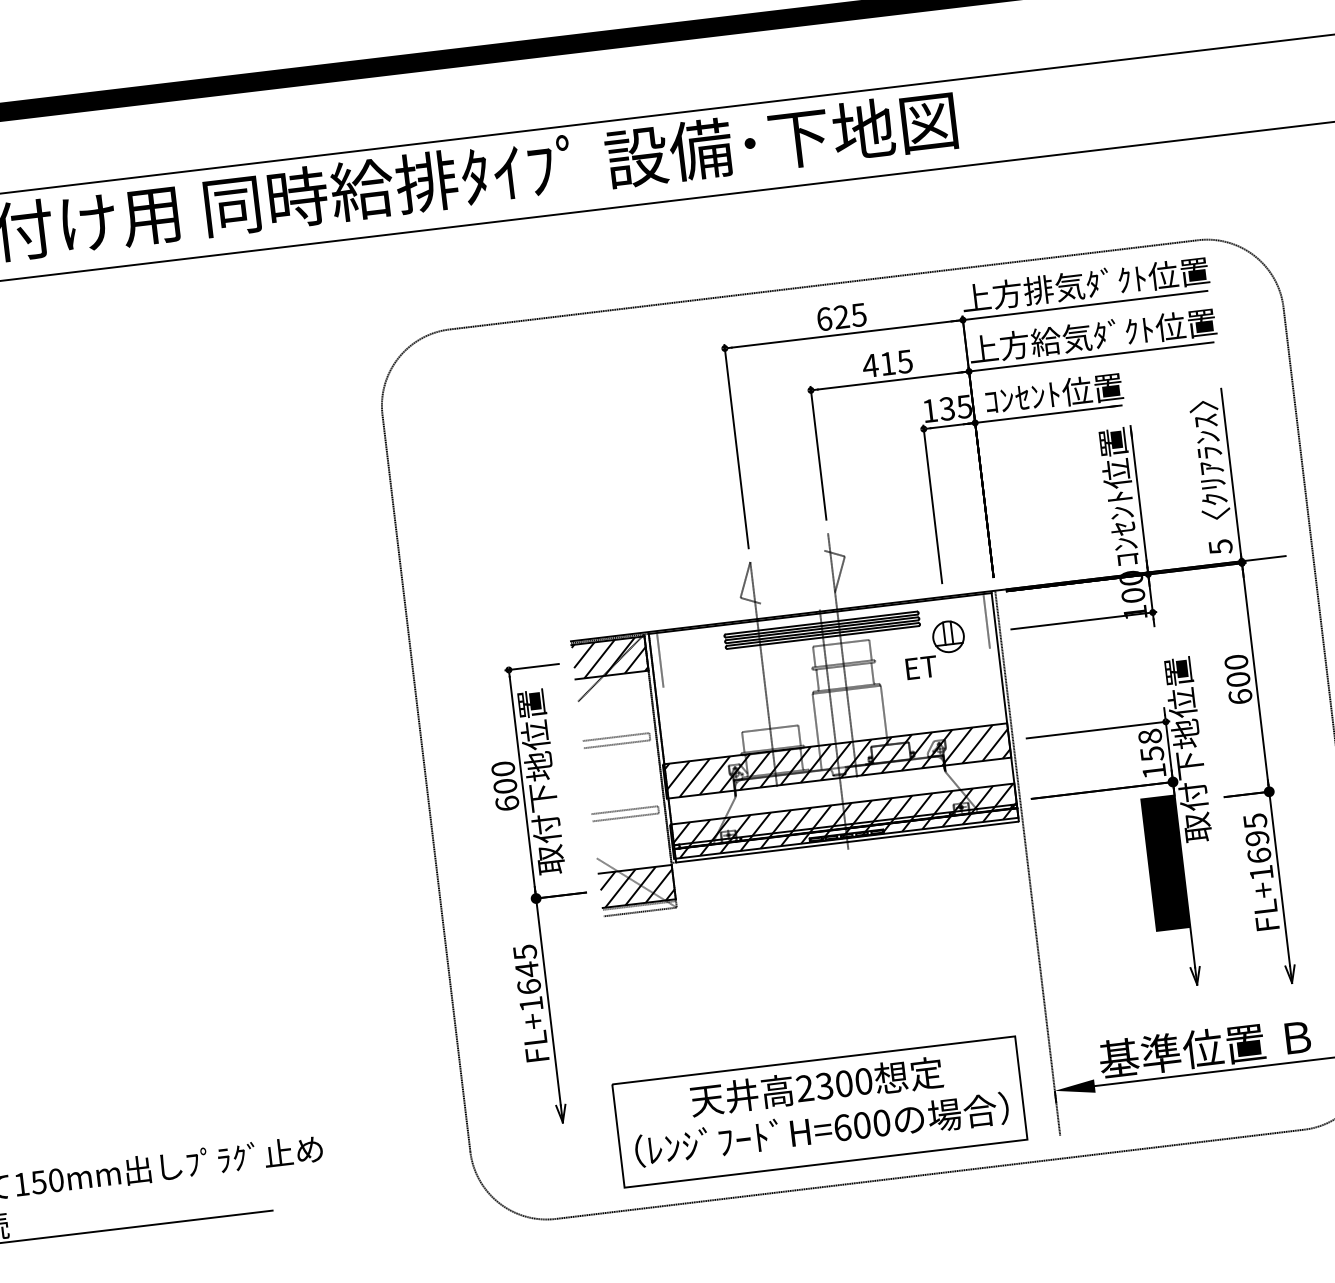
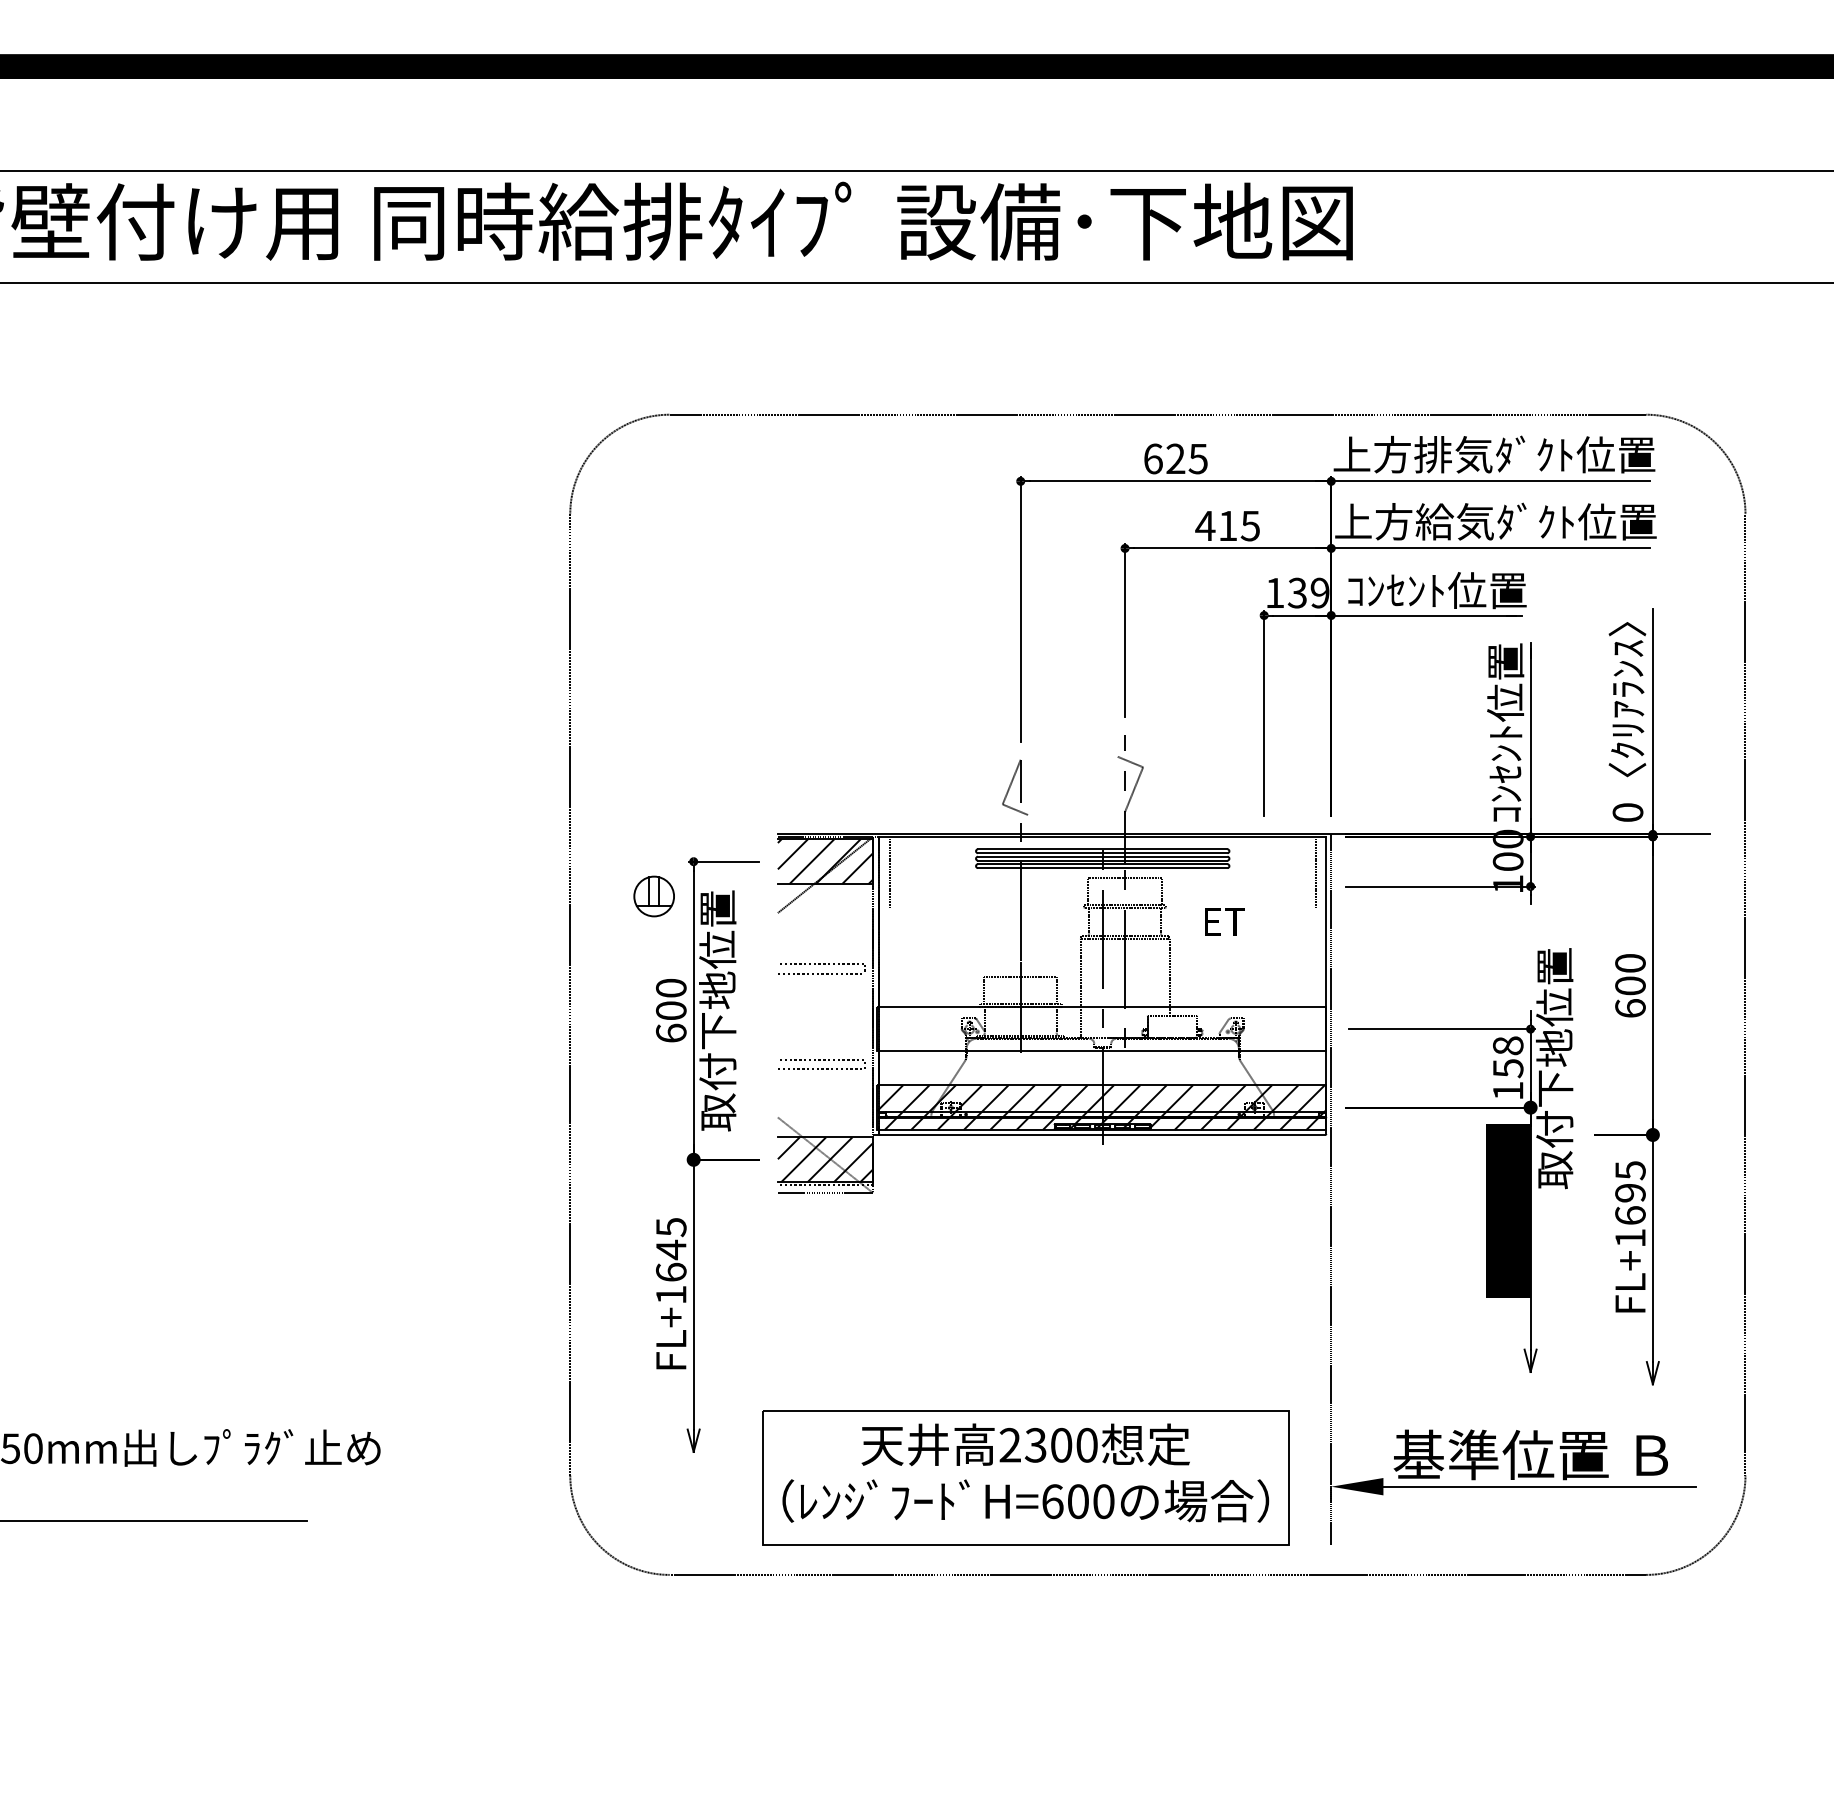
text: (964, 406) -> (1319, 592), 135 -> 139
text: (1220, 546) -> (1627, 812), 5 -> 0
part: (948, 636) -> (653, 896), moved
hatch: (836, 760) -> (1101, 1028), removed

